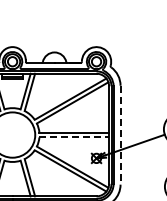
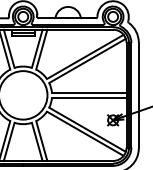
line: (120, 135) -> (138, 95), dashed -> solid
line: (74, 137) -> (89, 97), dashed -> solid

